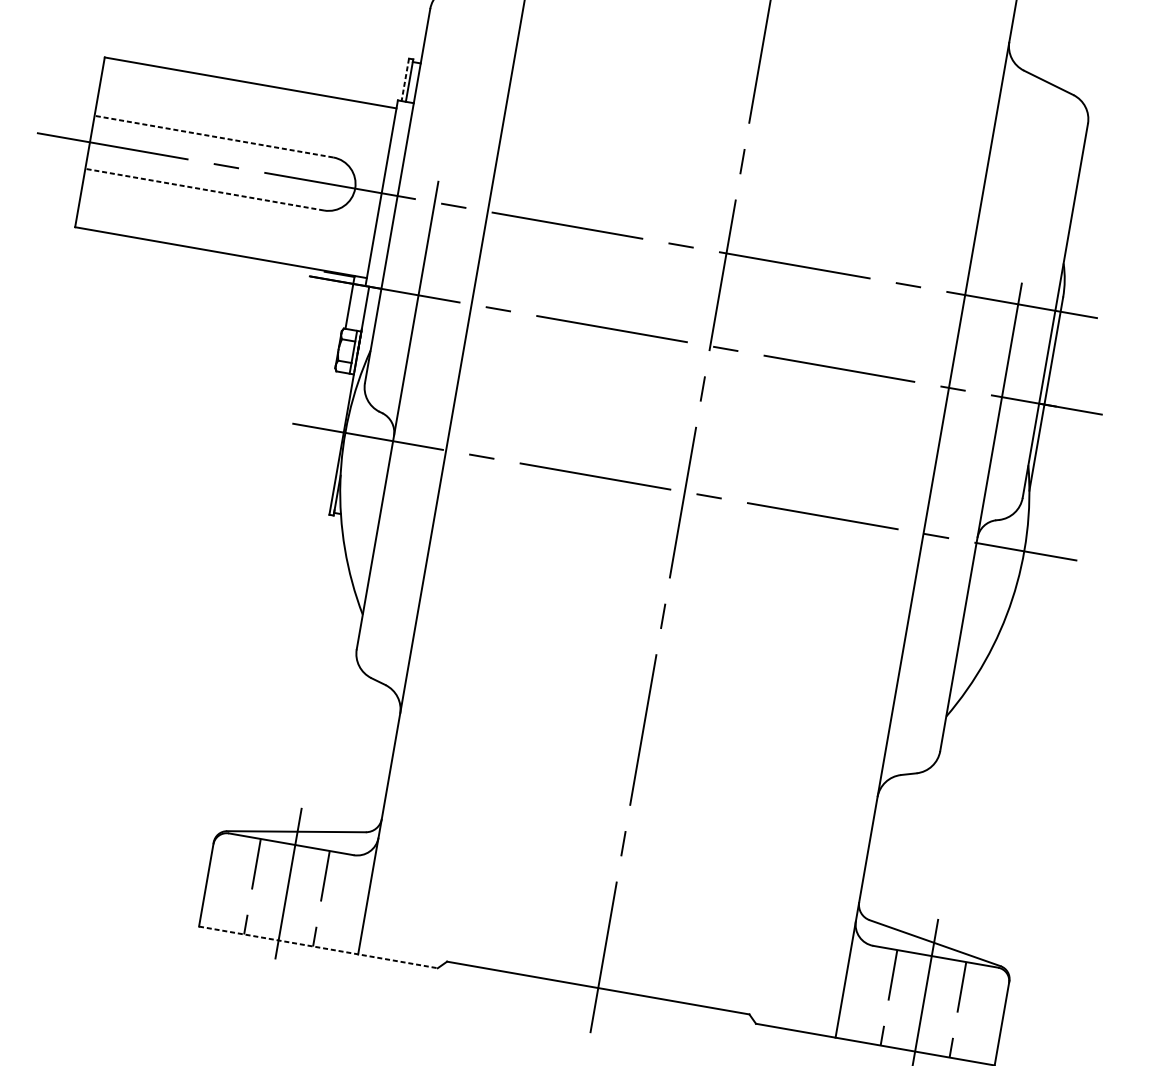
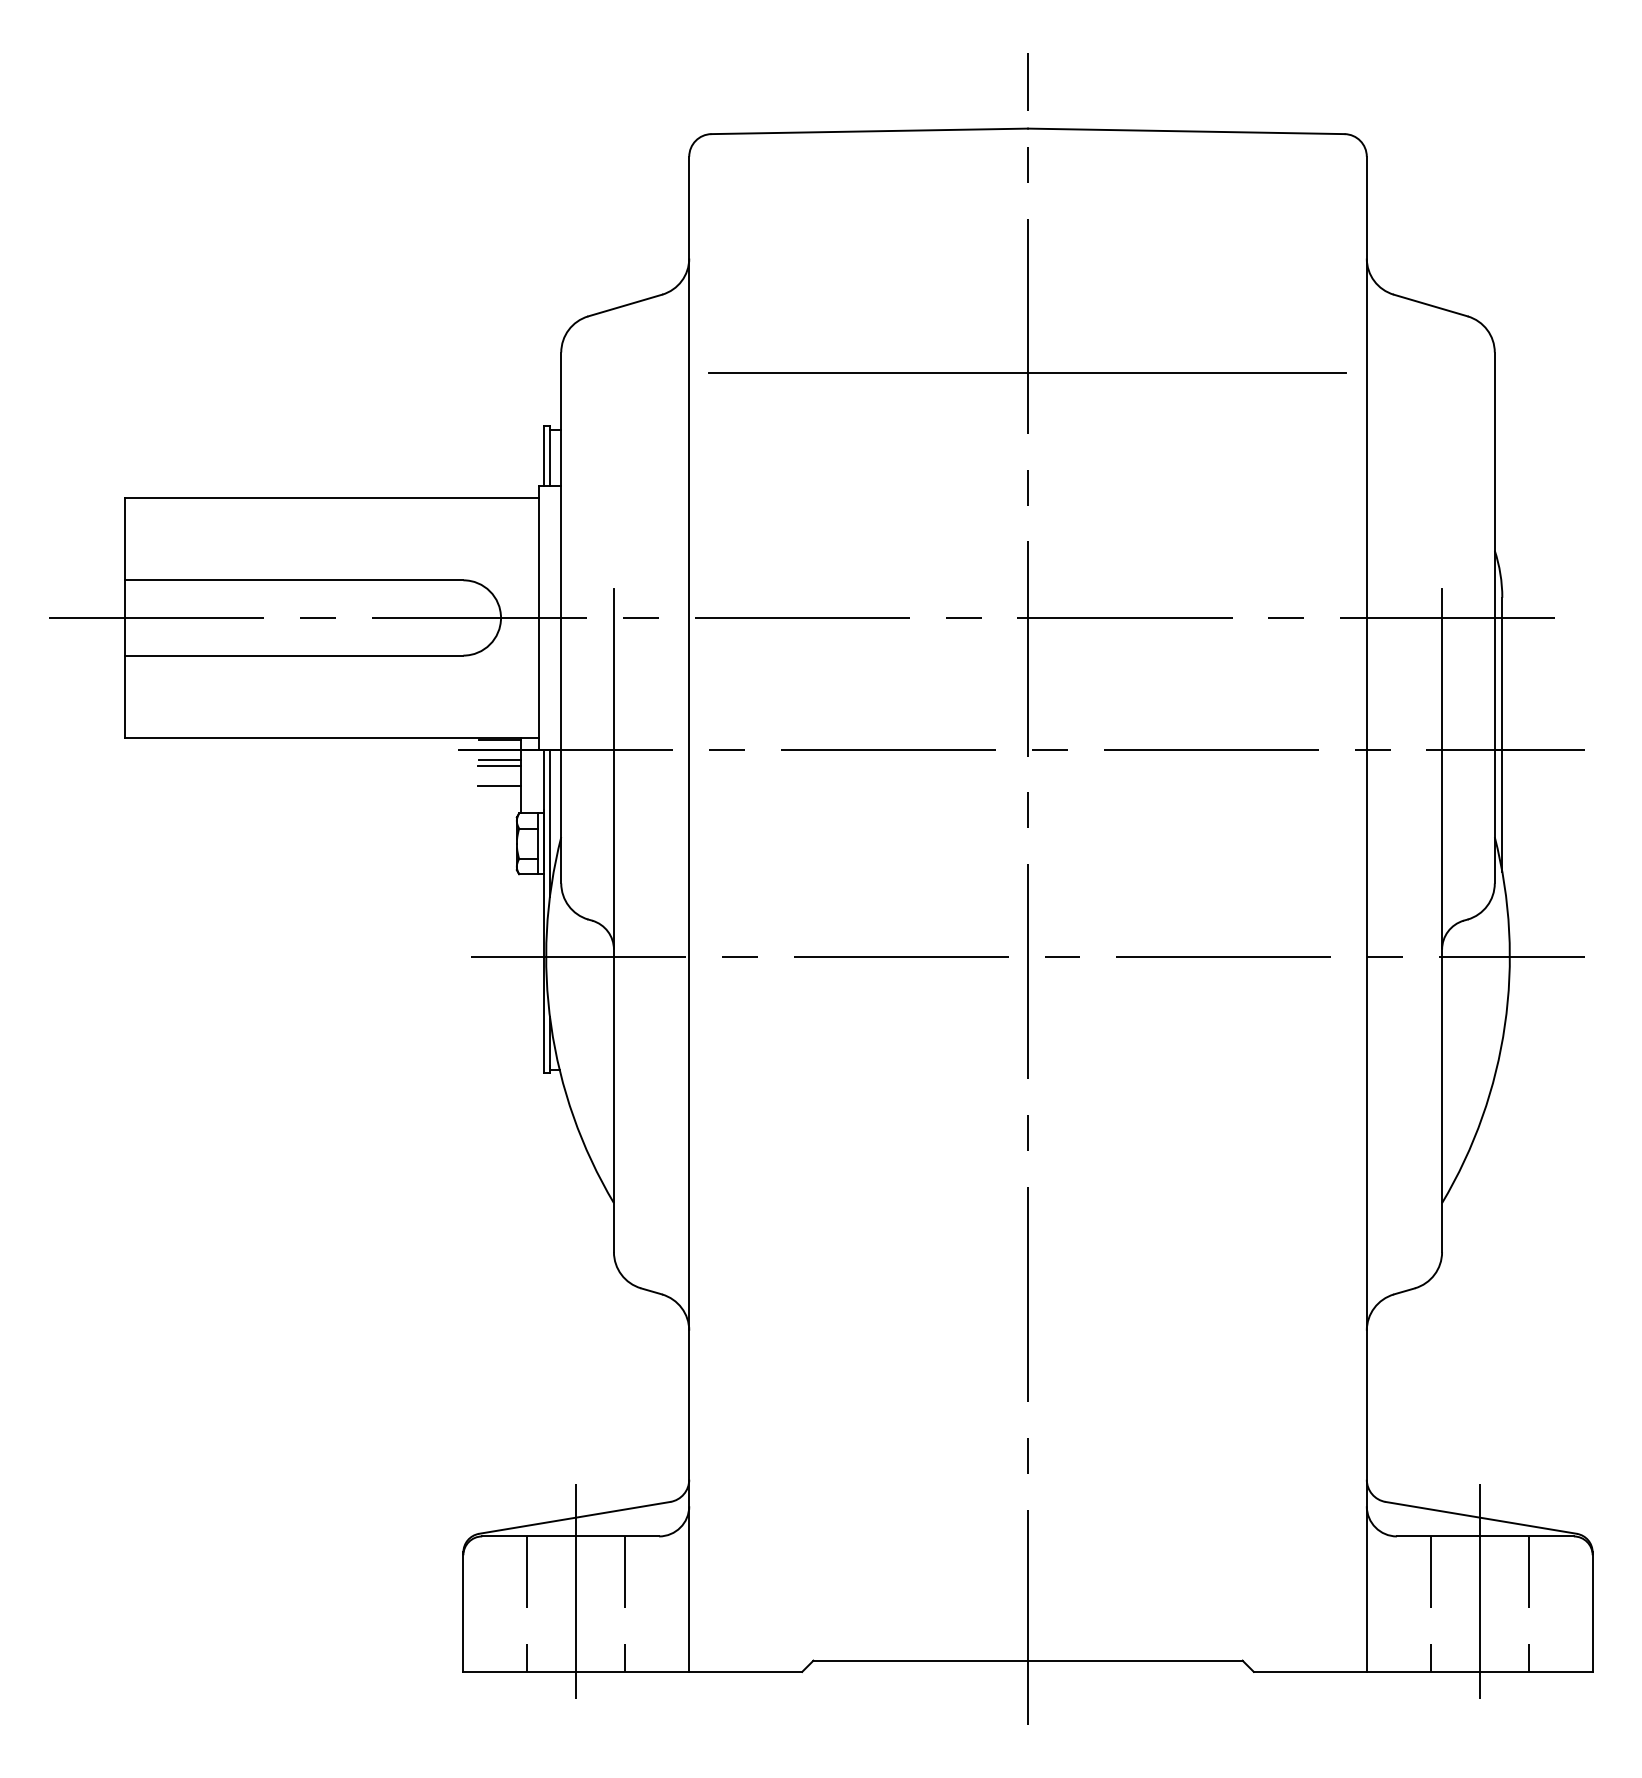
line: (404, 80) -> (543, 456), dashed -> solid
line: (756, 81) -> (1027, 373), added
line: (213, 136) -> (293, 580), dashed -> solid
line: (204, 189) -> (293, 655), dashed -> solid
line: (336, 288) -> (499, 759), added
line: (335, 293) -> (499, 766), added
line: (333, 307) -> (499, 786), added
line: (364, 338) -> (549, 822), added
line: (318, 947) -> (633, 1671), dashed -> solid

